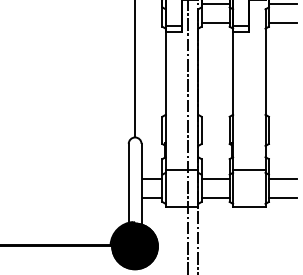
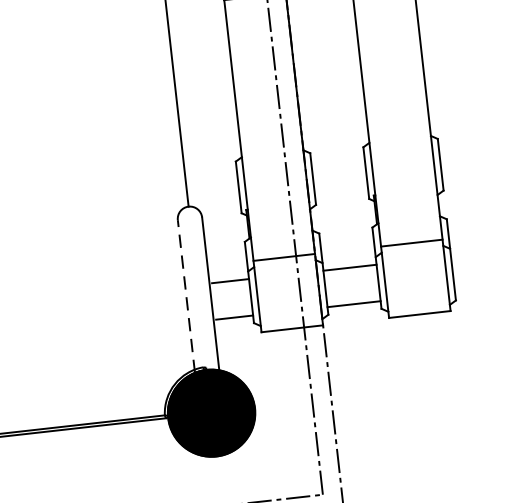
line: (282, 178) -> (476, 253), removed
line: (128, 183) -> (185, 295), solid -> dashed
line: (282, 197) -> (480, 289), removed

